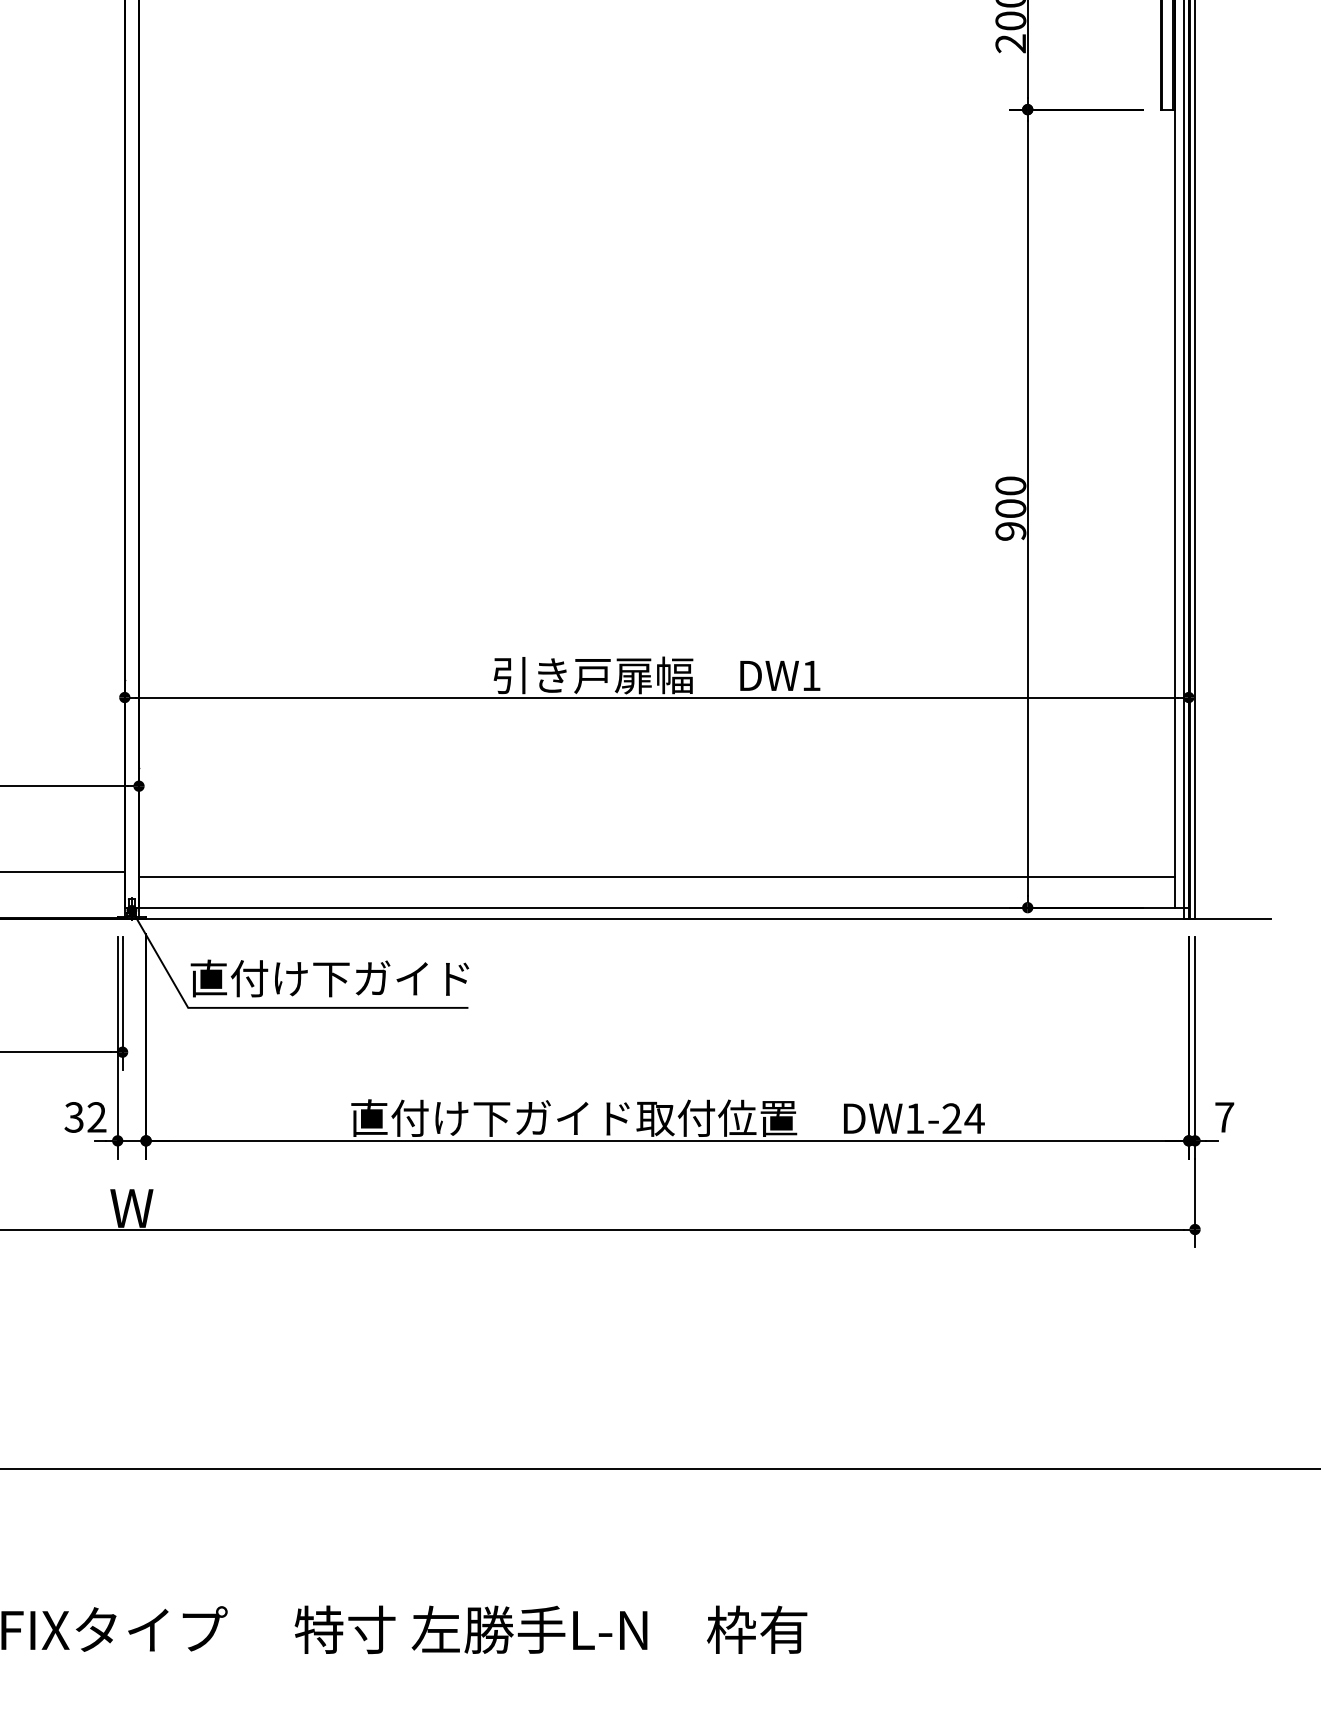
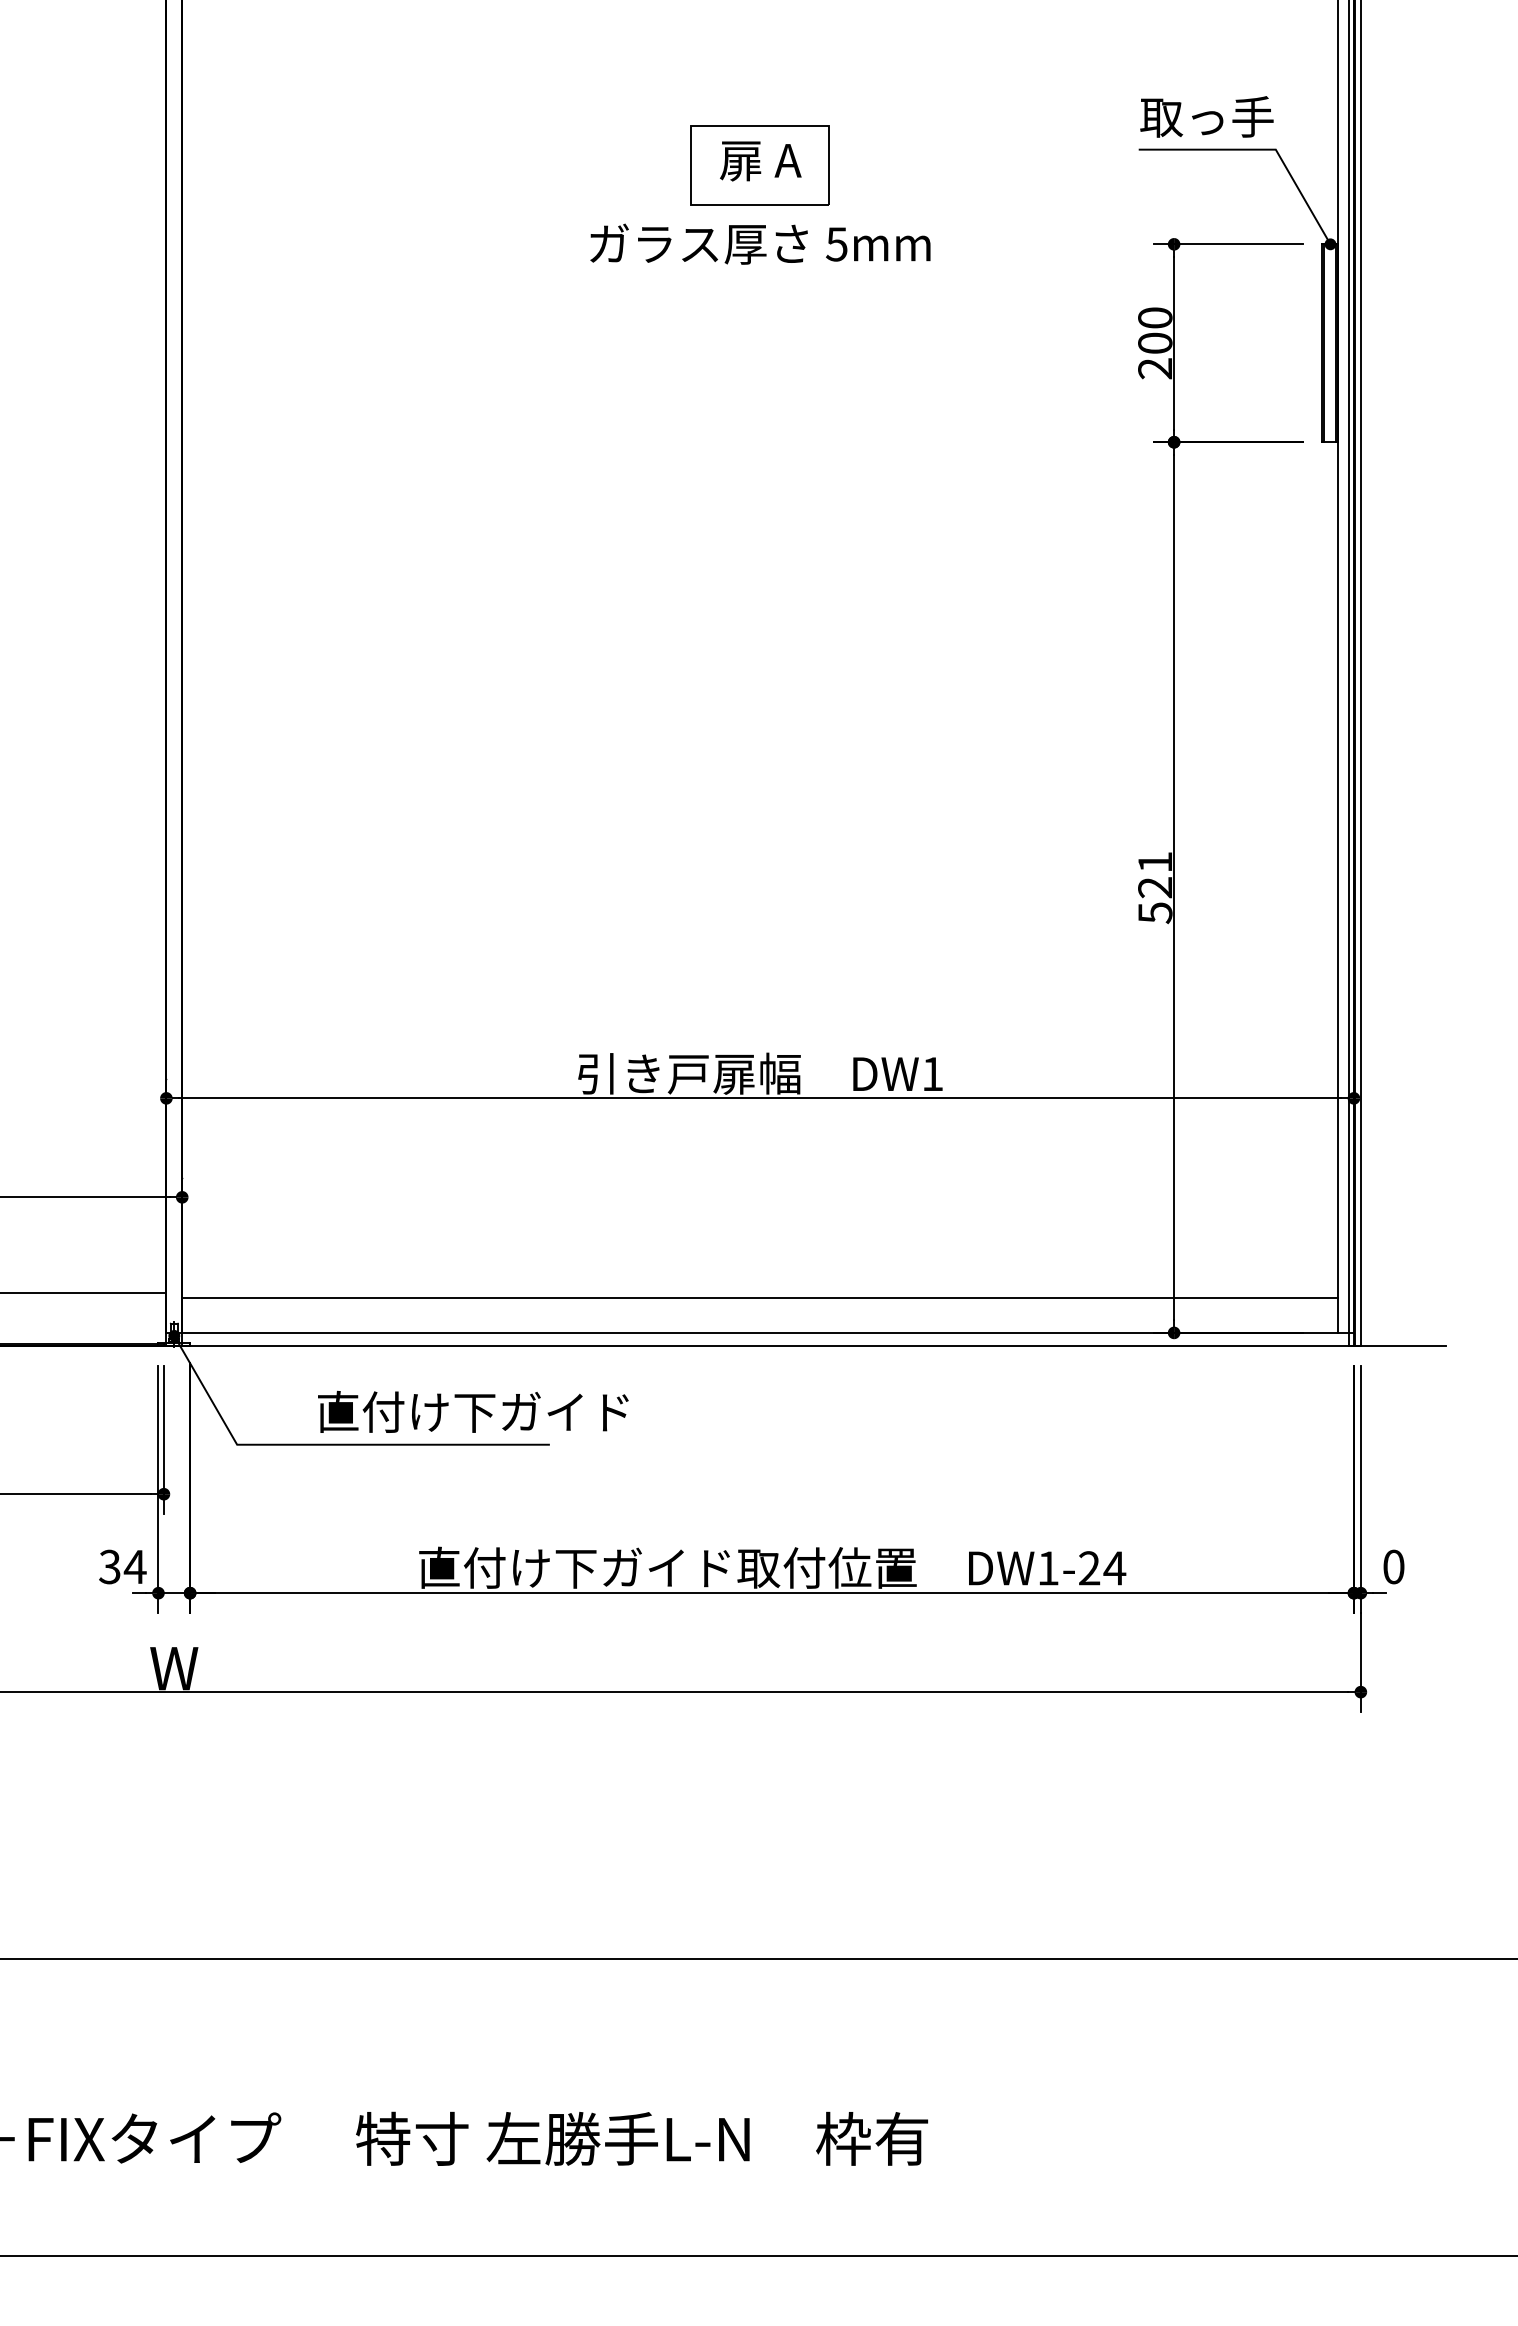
text: (1011, 508) -> (1155, 887), 900 -> 521
text: (330, 978) -> (473, 1411), moved
text: (96, 1116) -> (134, 1566), 32 -> 34
text: (1224, 1116) -> (1393, 1566), 7 -> 0

